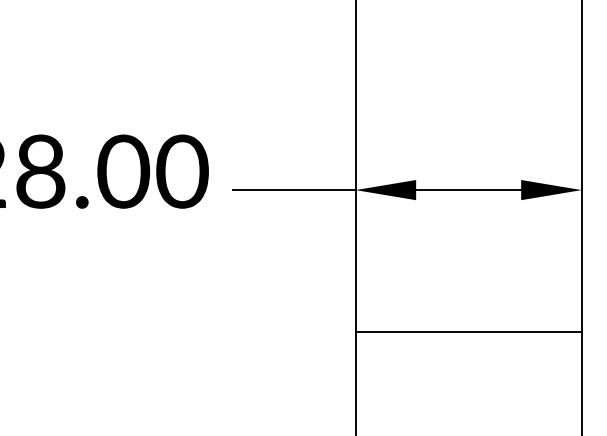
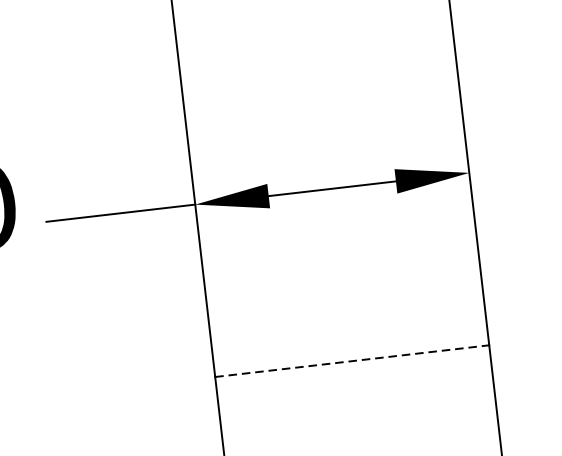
line: (469, 332) -> (353, 361), solid -> dashed

